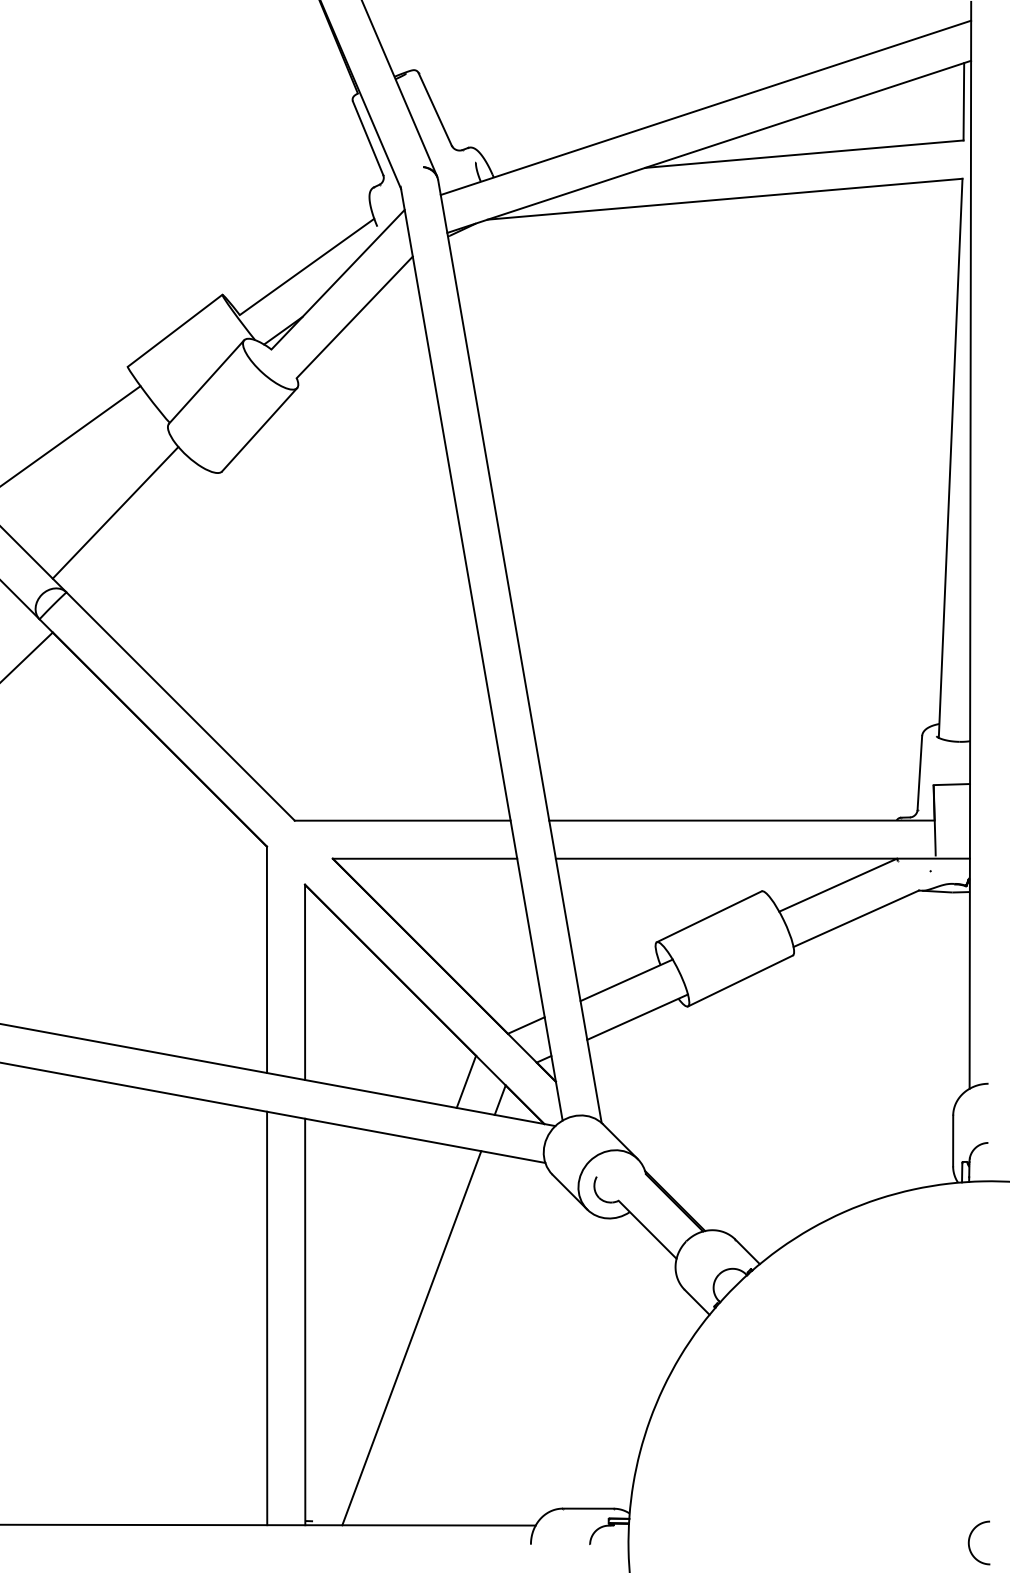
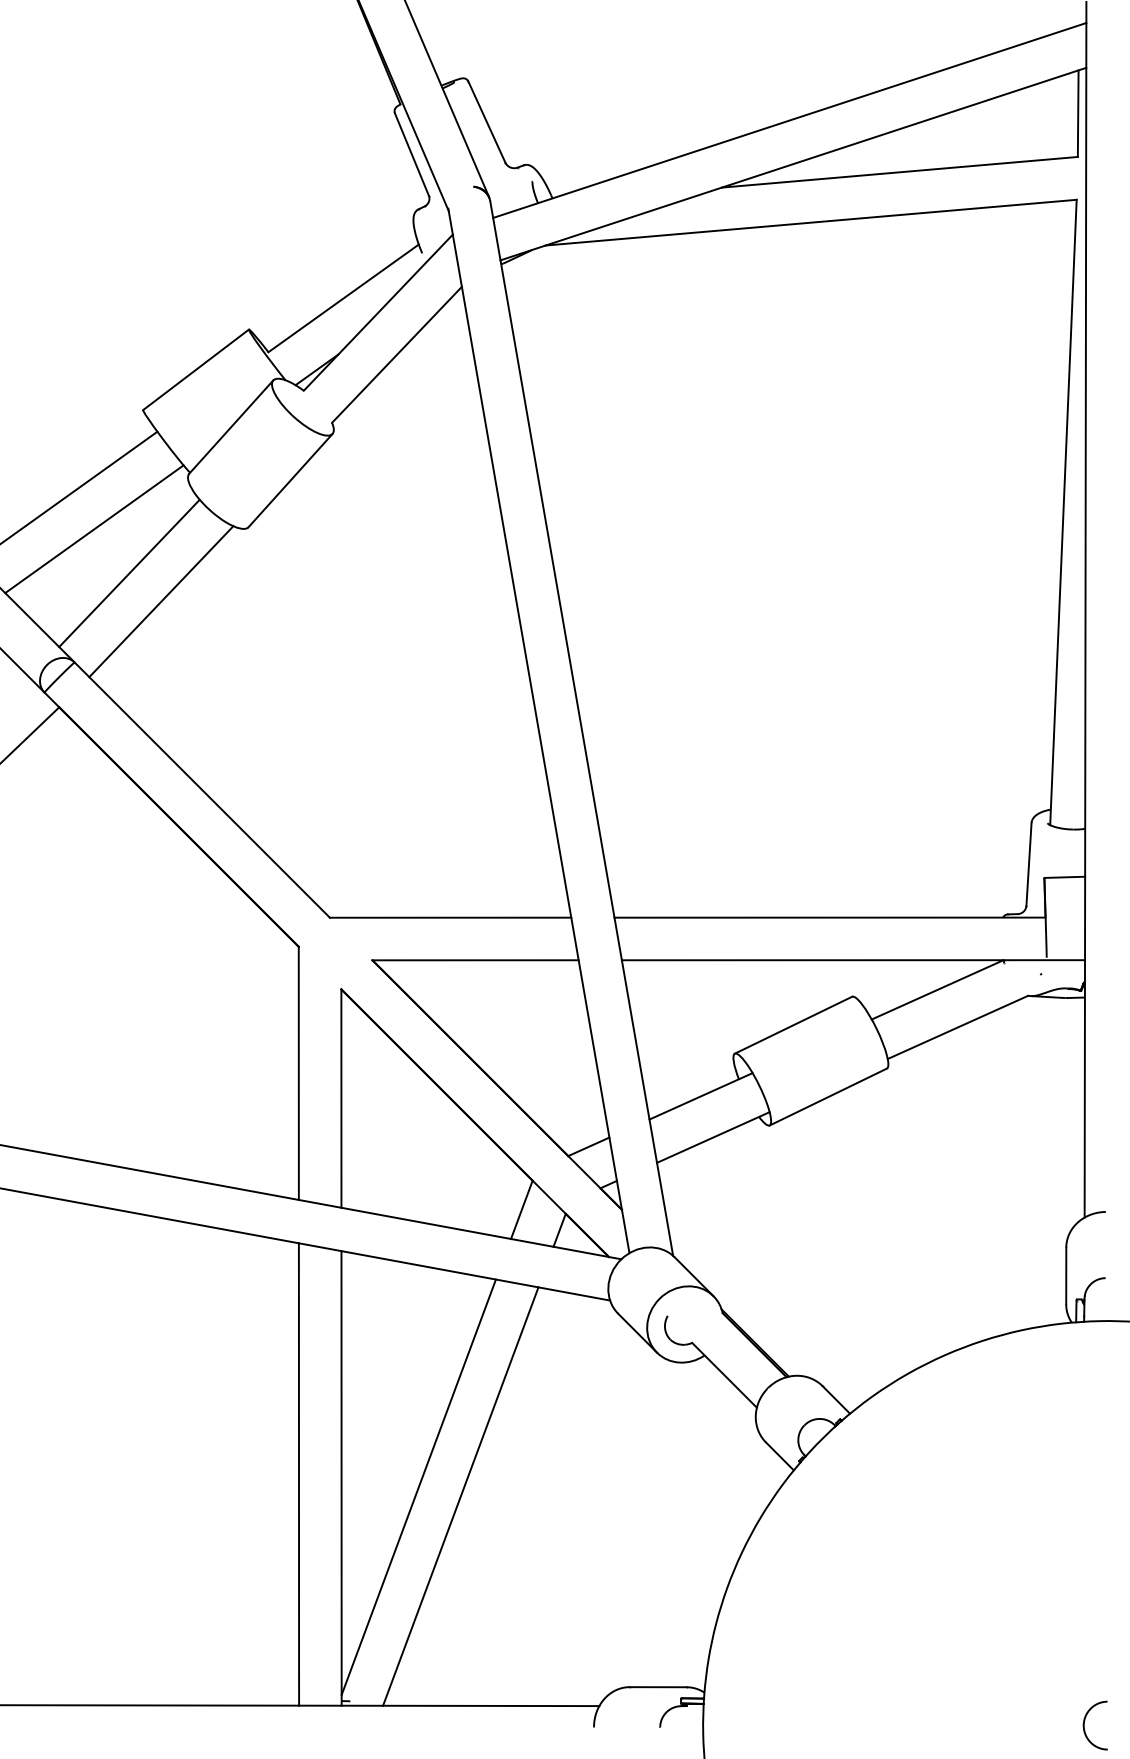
line: (84, 473) -> (94, 529), added
line: (144, 537) -> (161, 601), added
line: (374, 1329) -> (418, 1486), added

